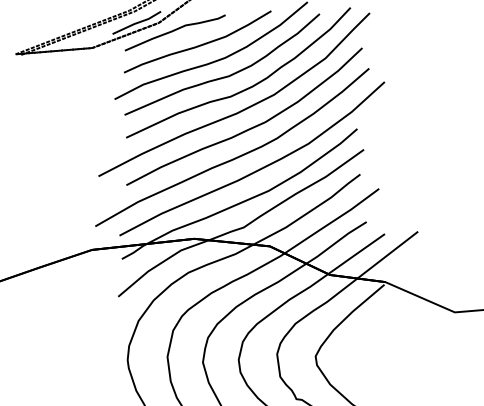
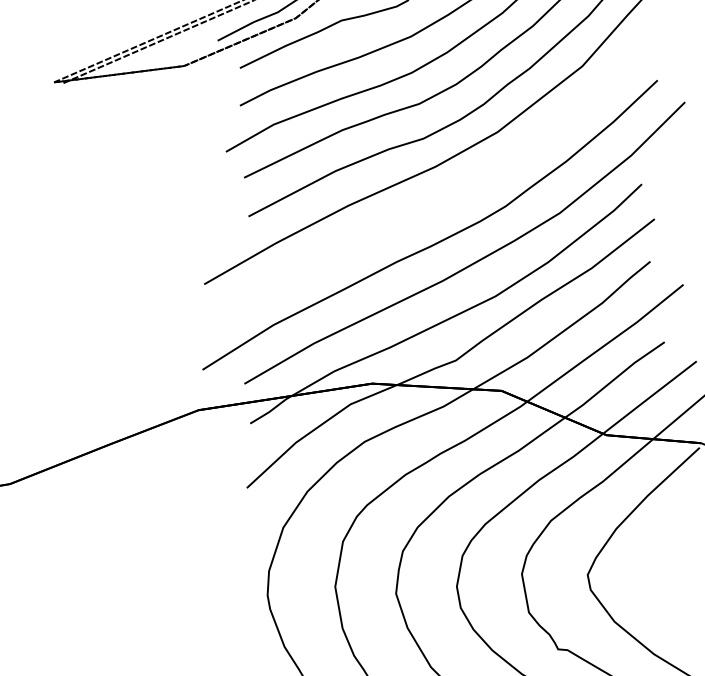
curve: (250, 127) -> (459, 189), removed

